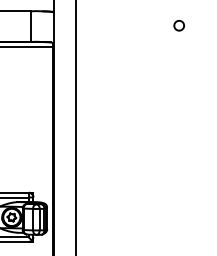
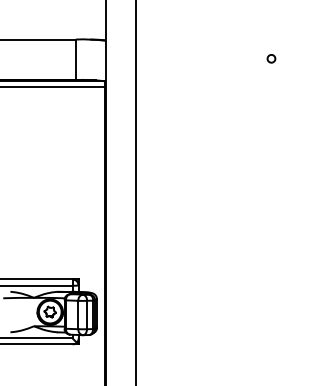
part: (179, 25) -> (271, 58), size x0.6

